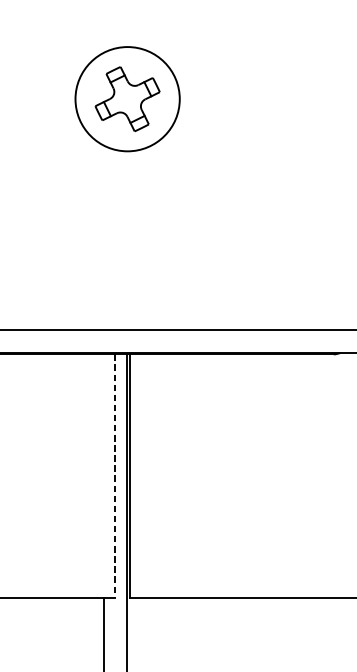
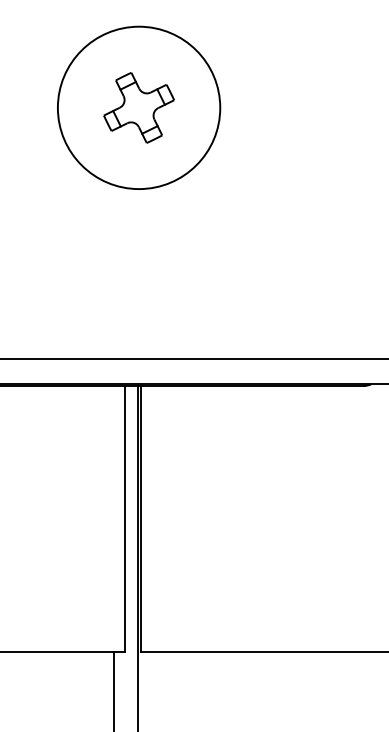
circle: (127, 98) -> (138, 107), size x1.43
line: (115, 476) -> (125, 519), dashed -> solid

